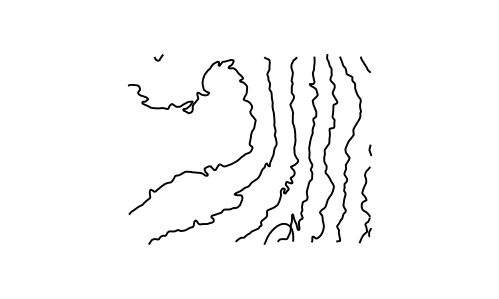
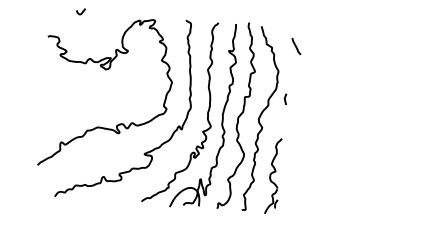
line: (365, 64) -> (296, 46), moved
curve: (370, 150) -> (285, 99), moved

